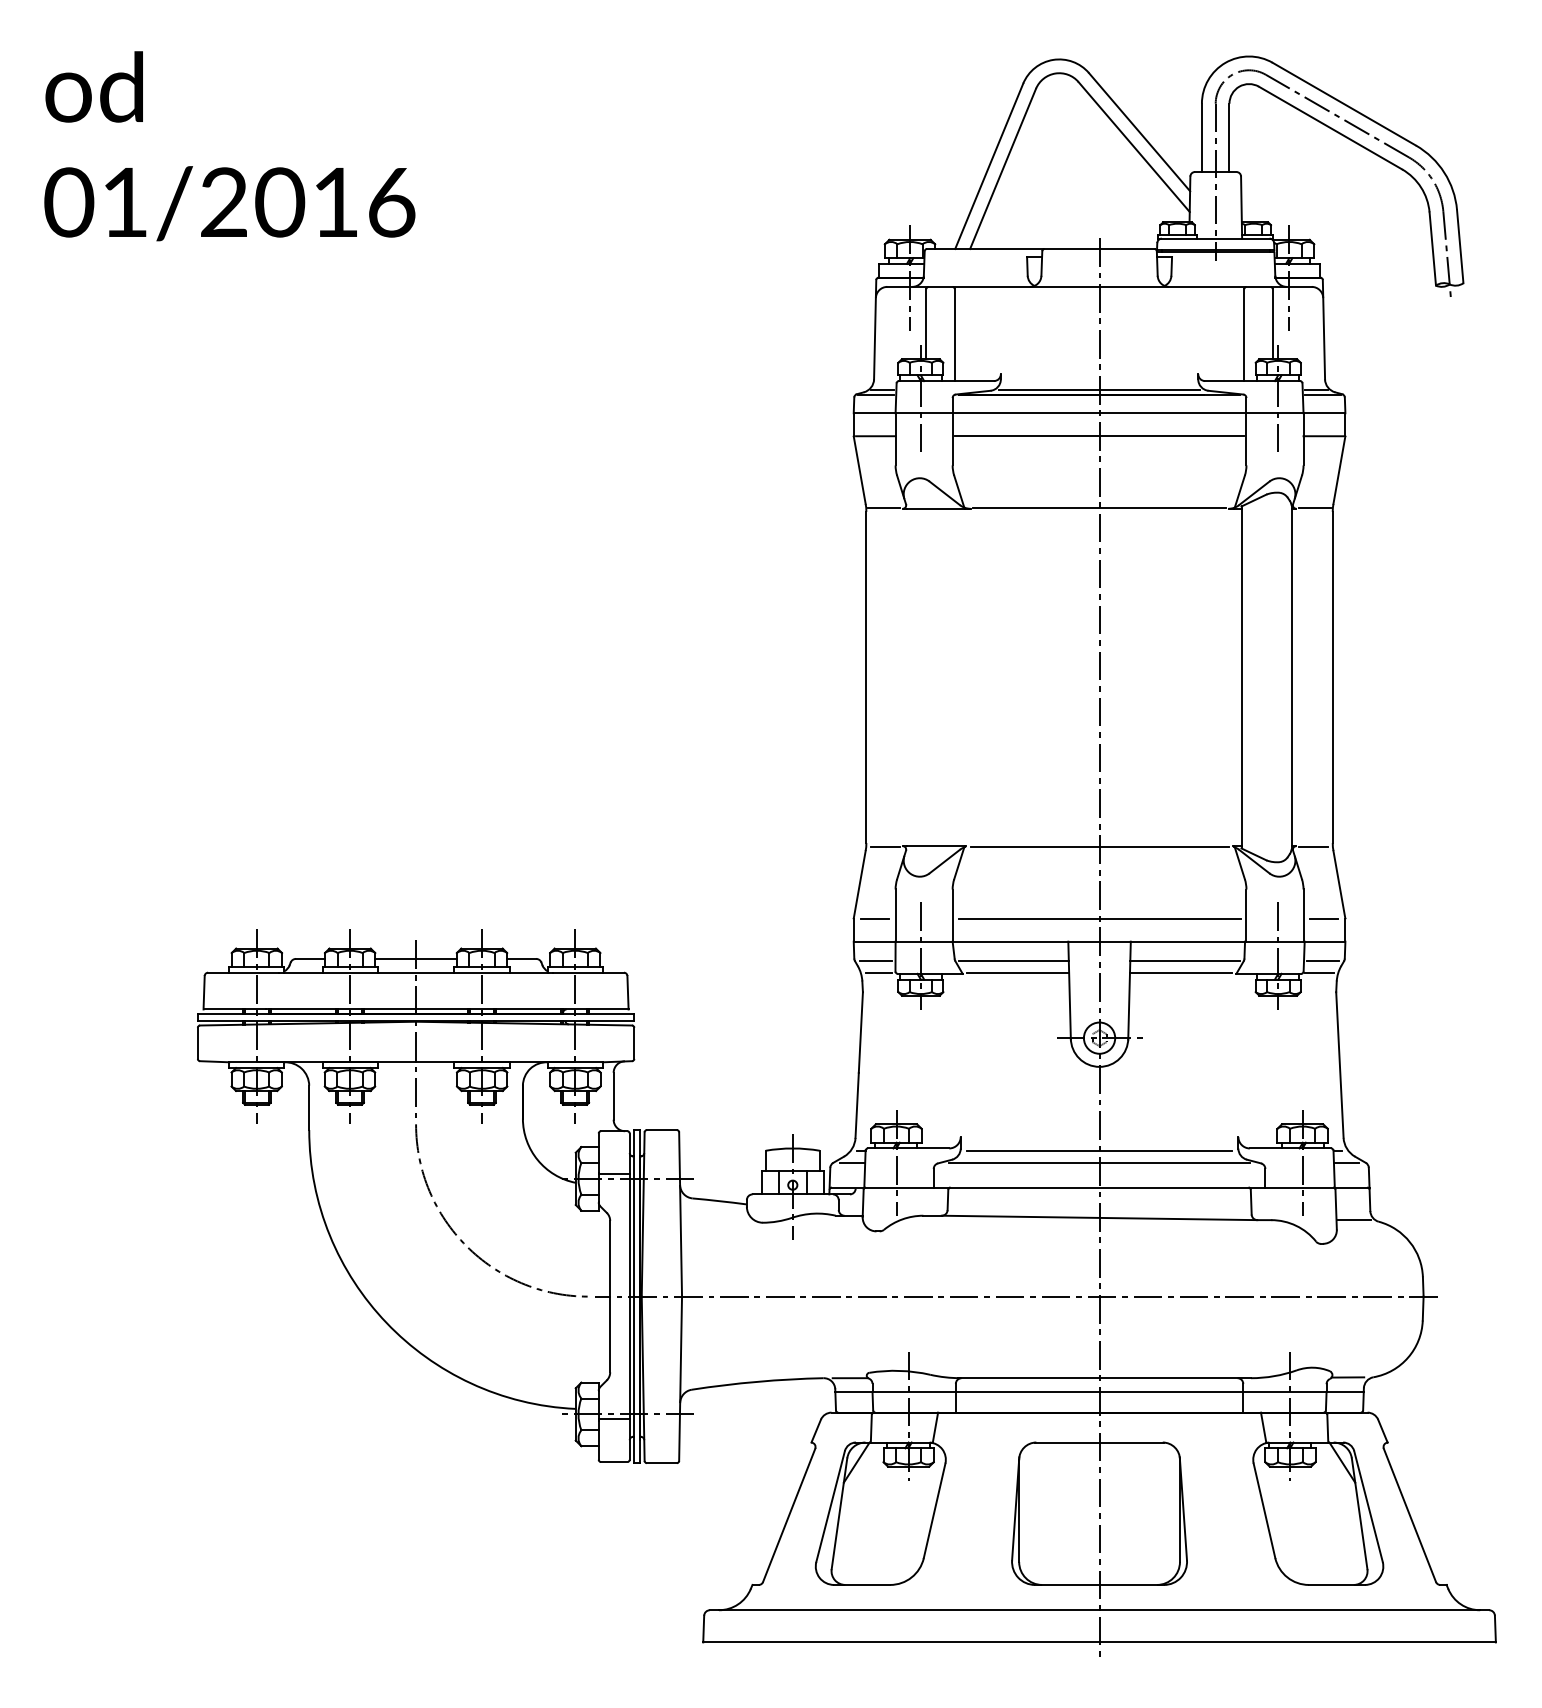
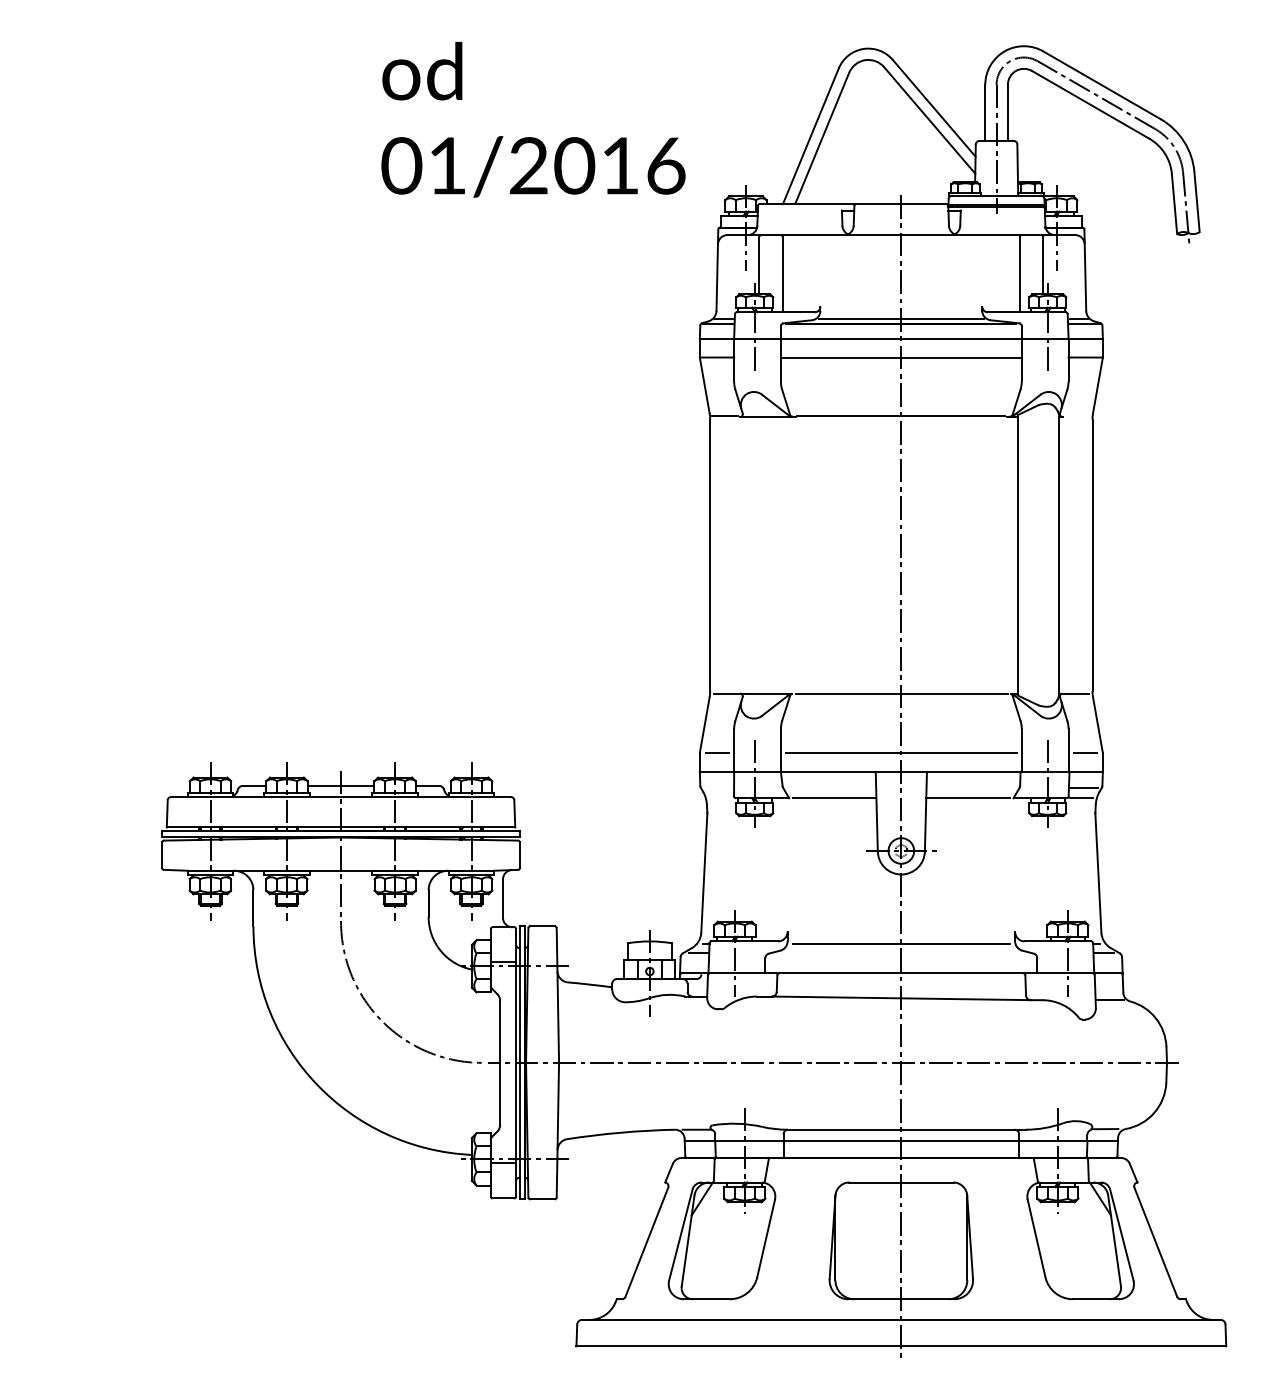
text: (229, 146) -> (533, 119), moved
line: (1314, 507) -> (1077, 415), removed
line: (875, 961) -> (717, 788), removed
line: (1013, 961) -> (830, 788), removed
line: (1184, 961) -> (970, 788), removed
line: (878, 973) -> (720, 797), removed
line: (1099, 1162) -> (901, 952), removed

